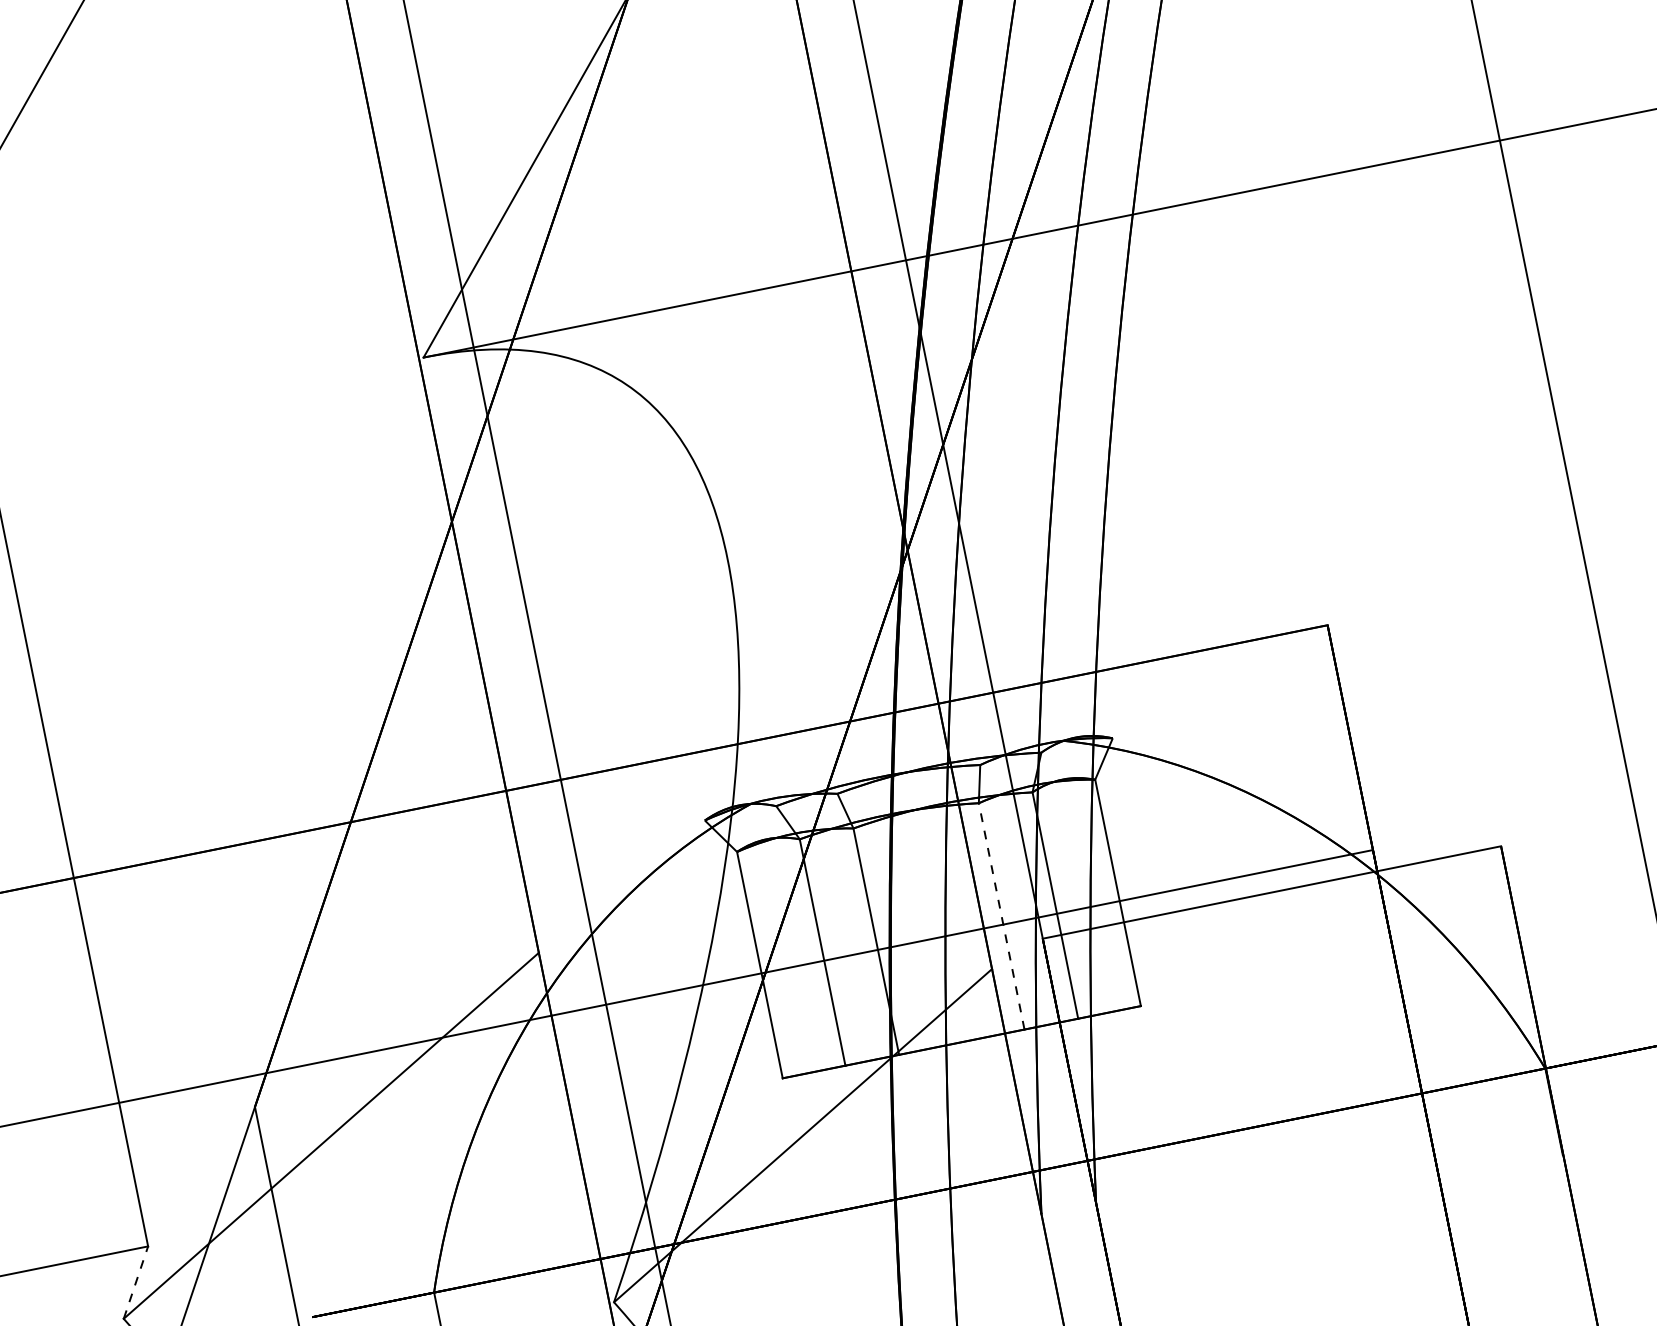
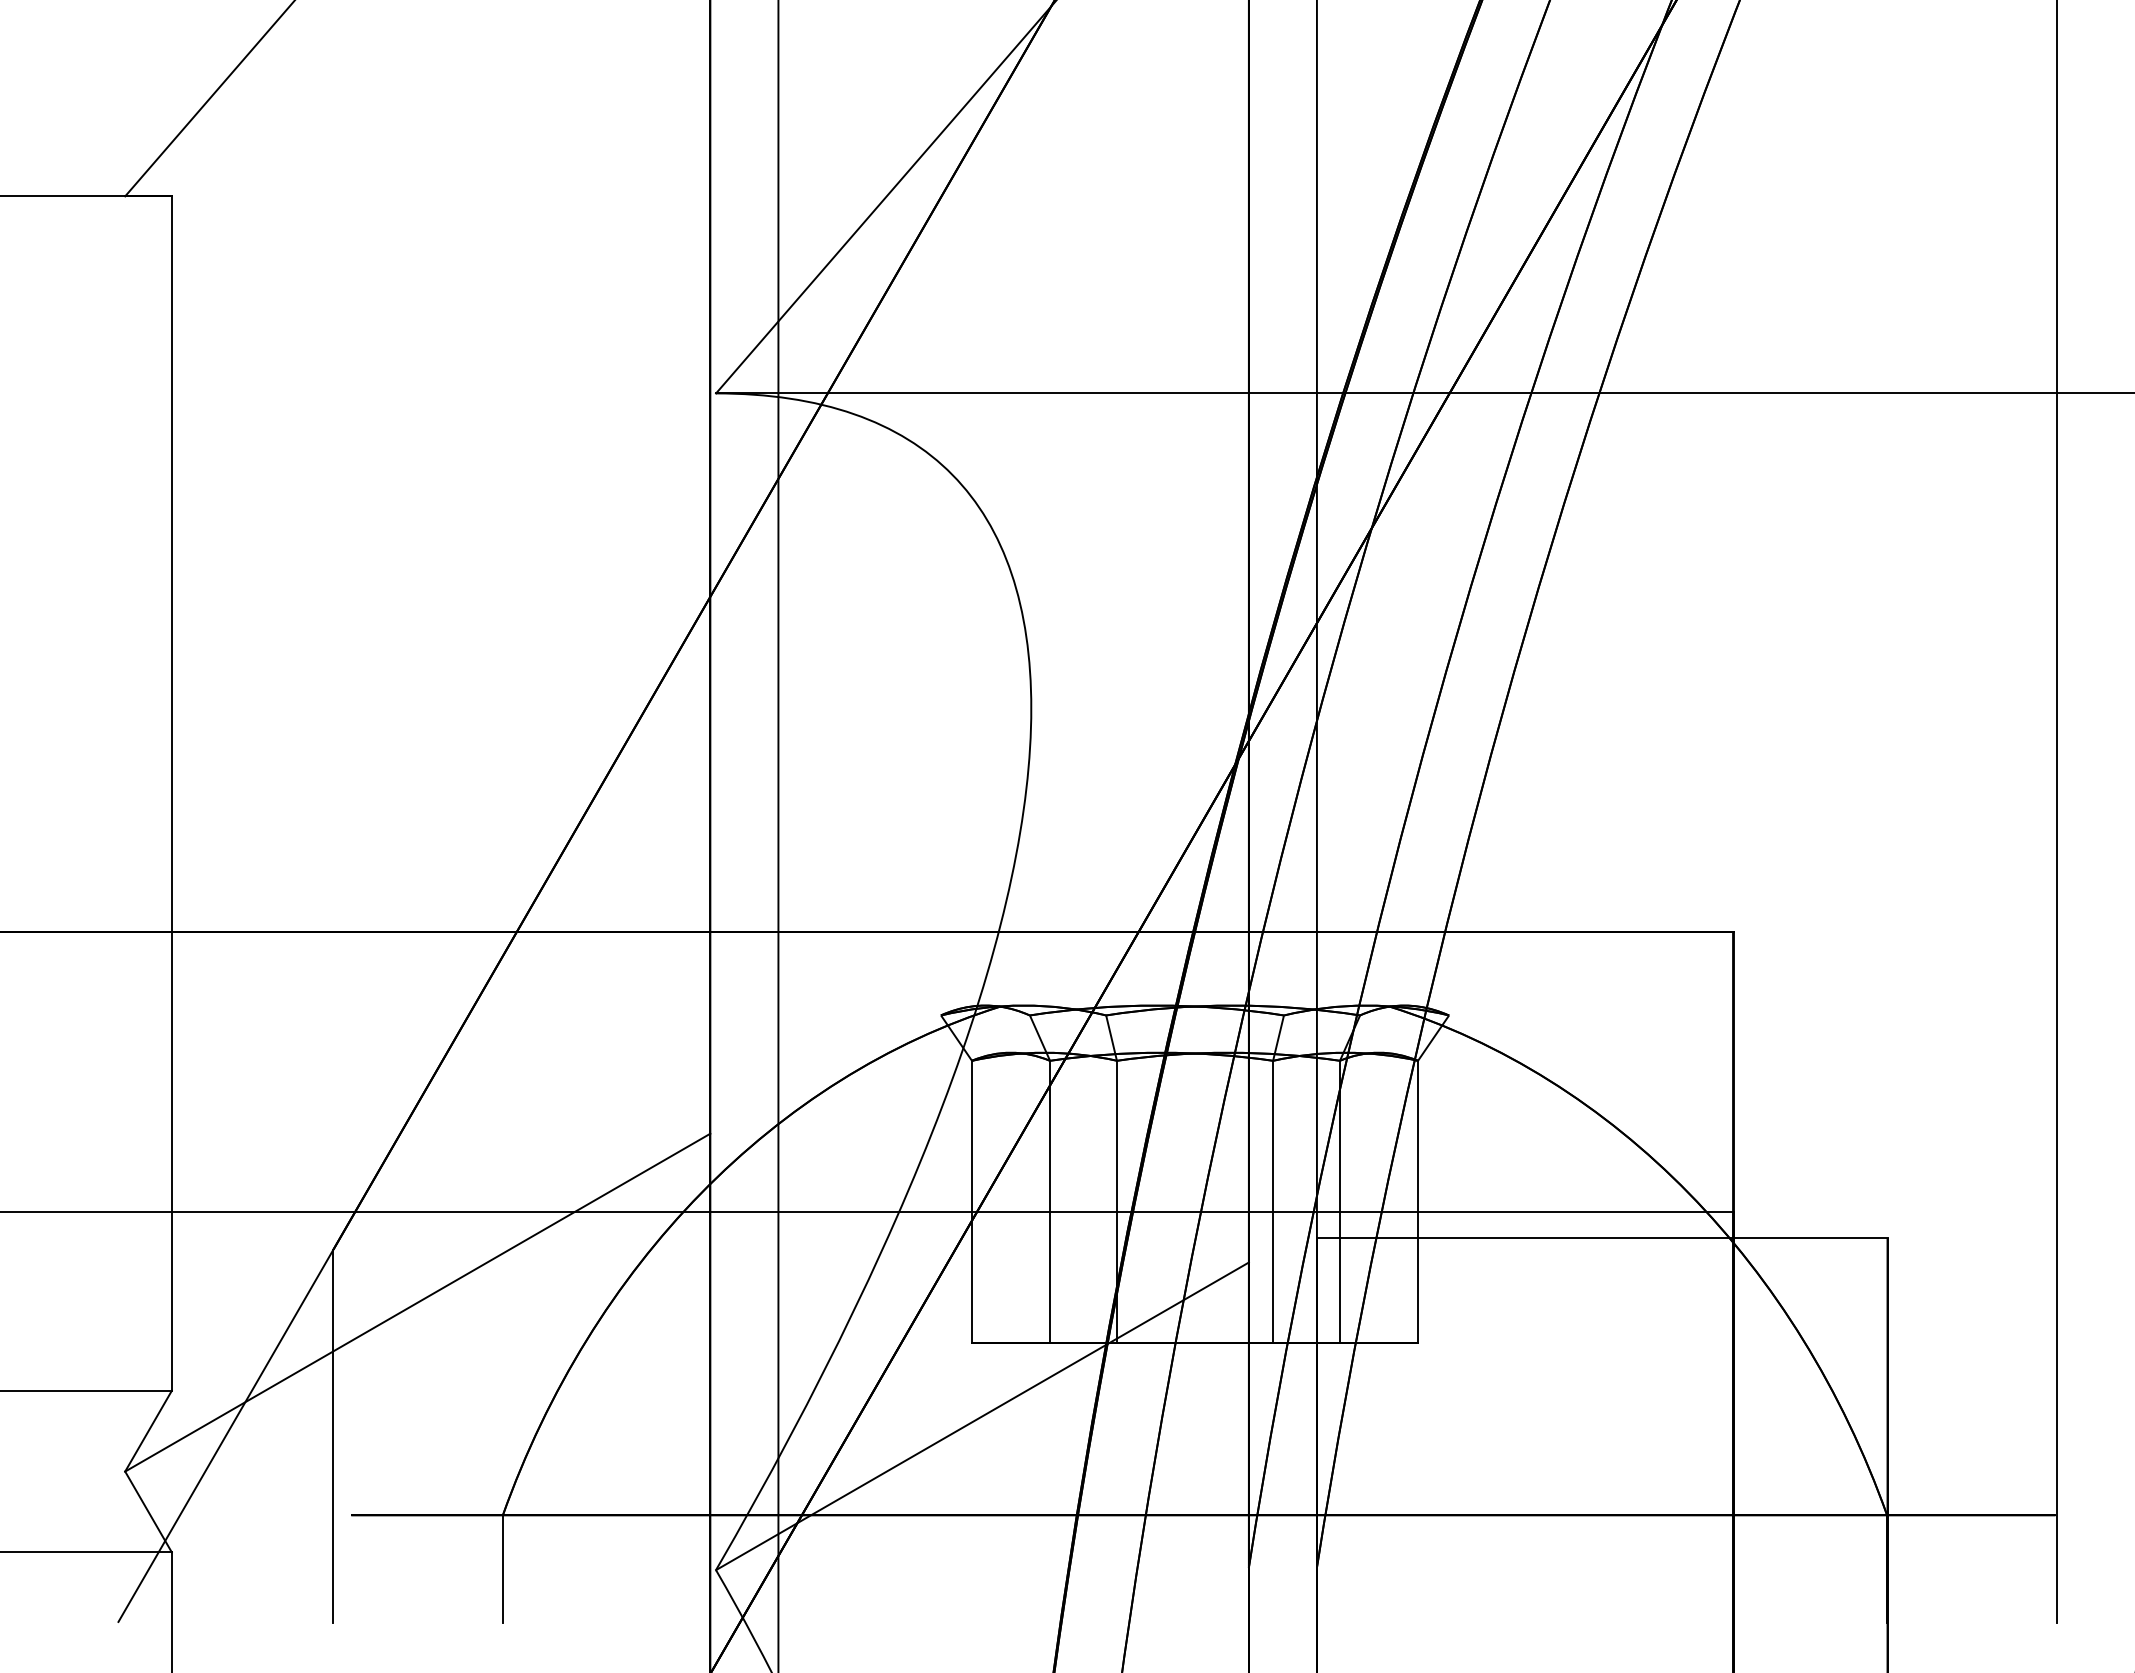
line: (1001, 916) -> (1273, 1201), dashed -> solid
line: (135, 1282) -> (148, 1431), dashed -> solid

